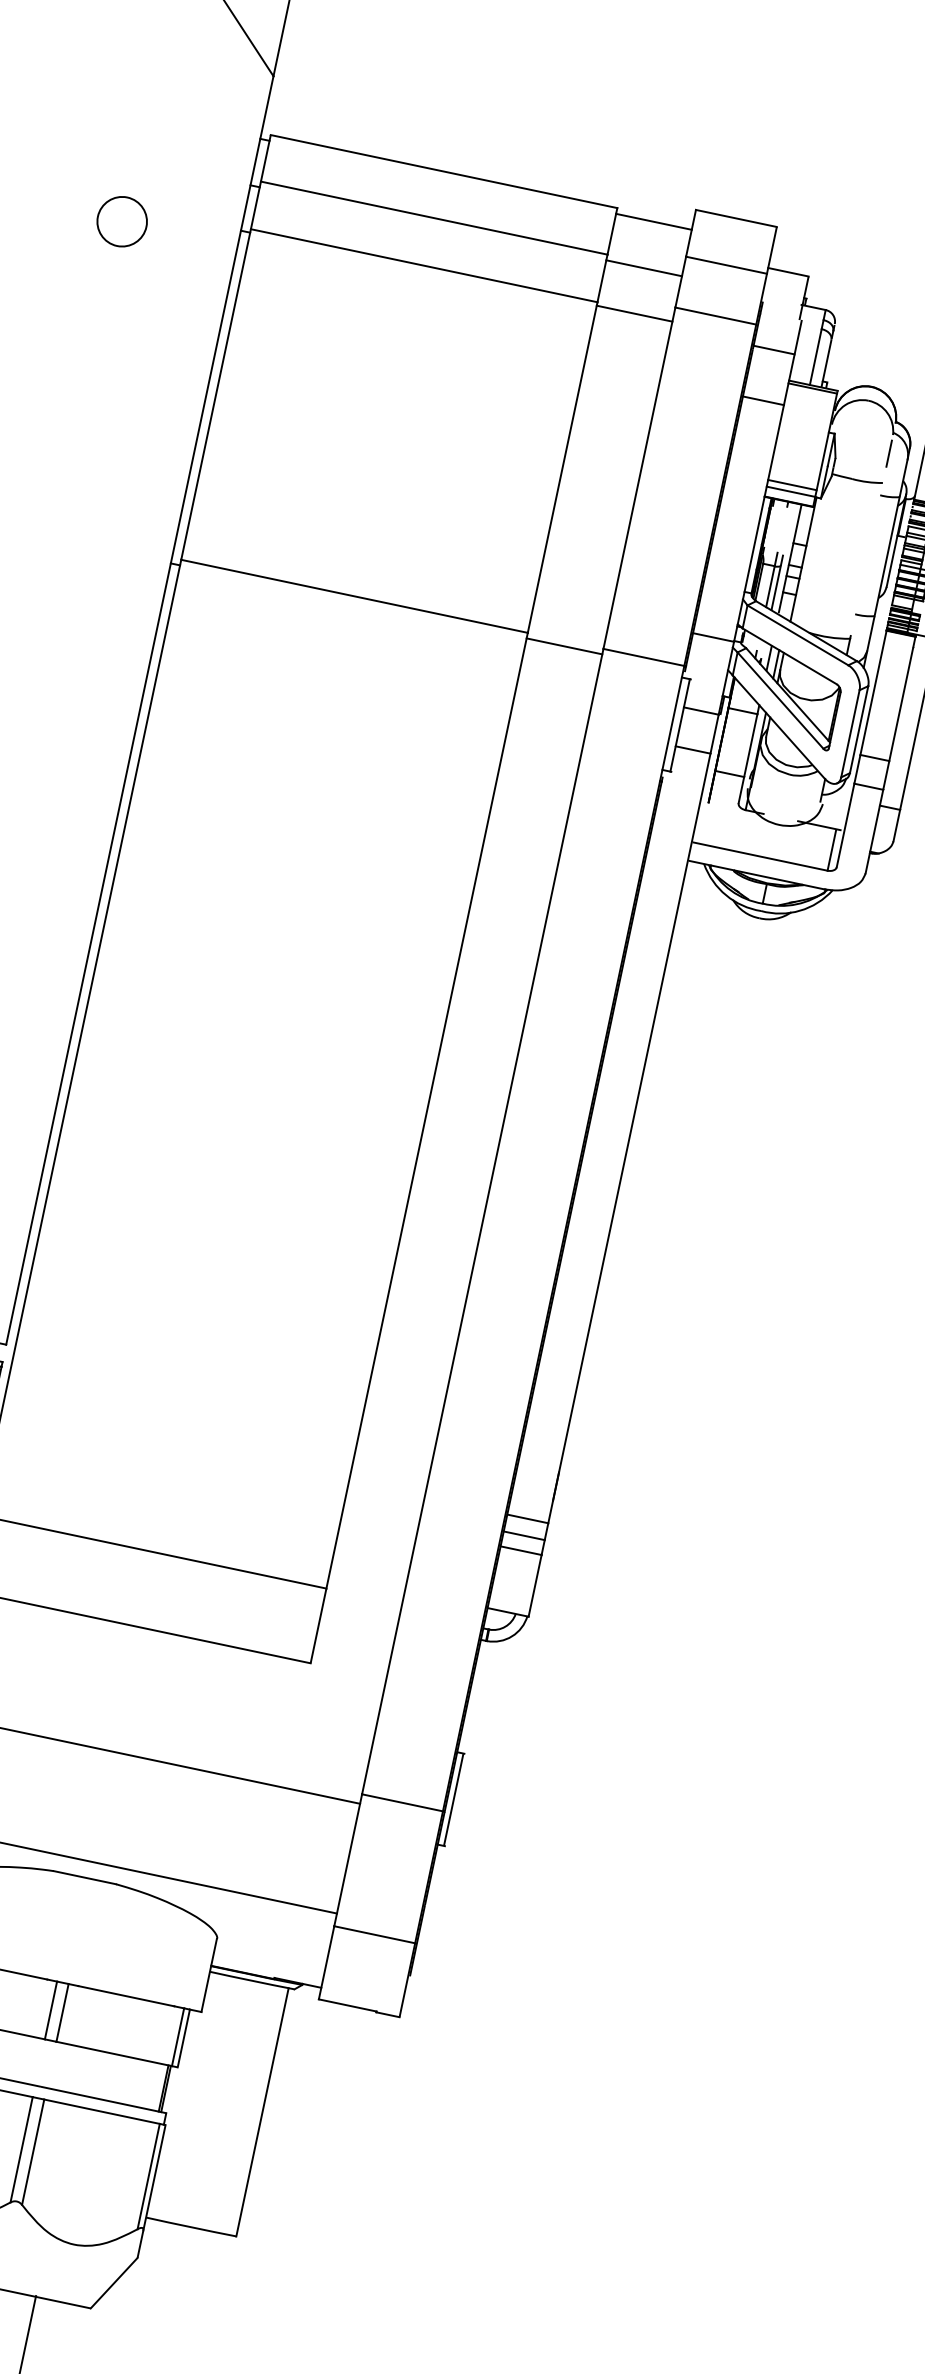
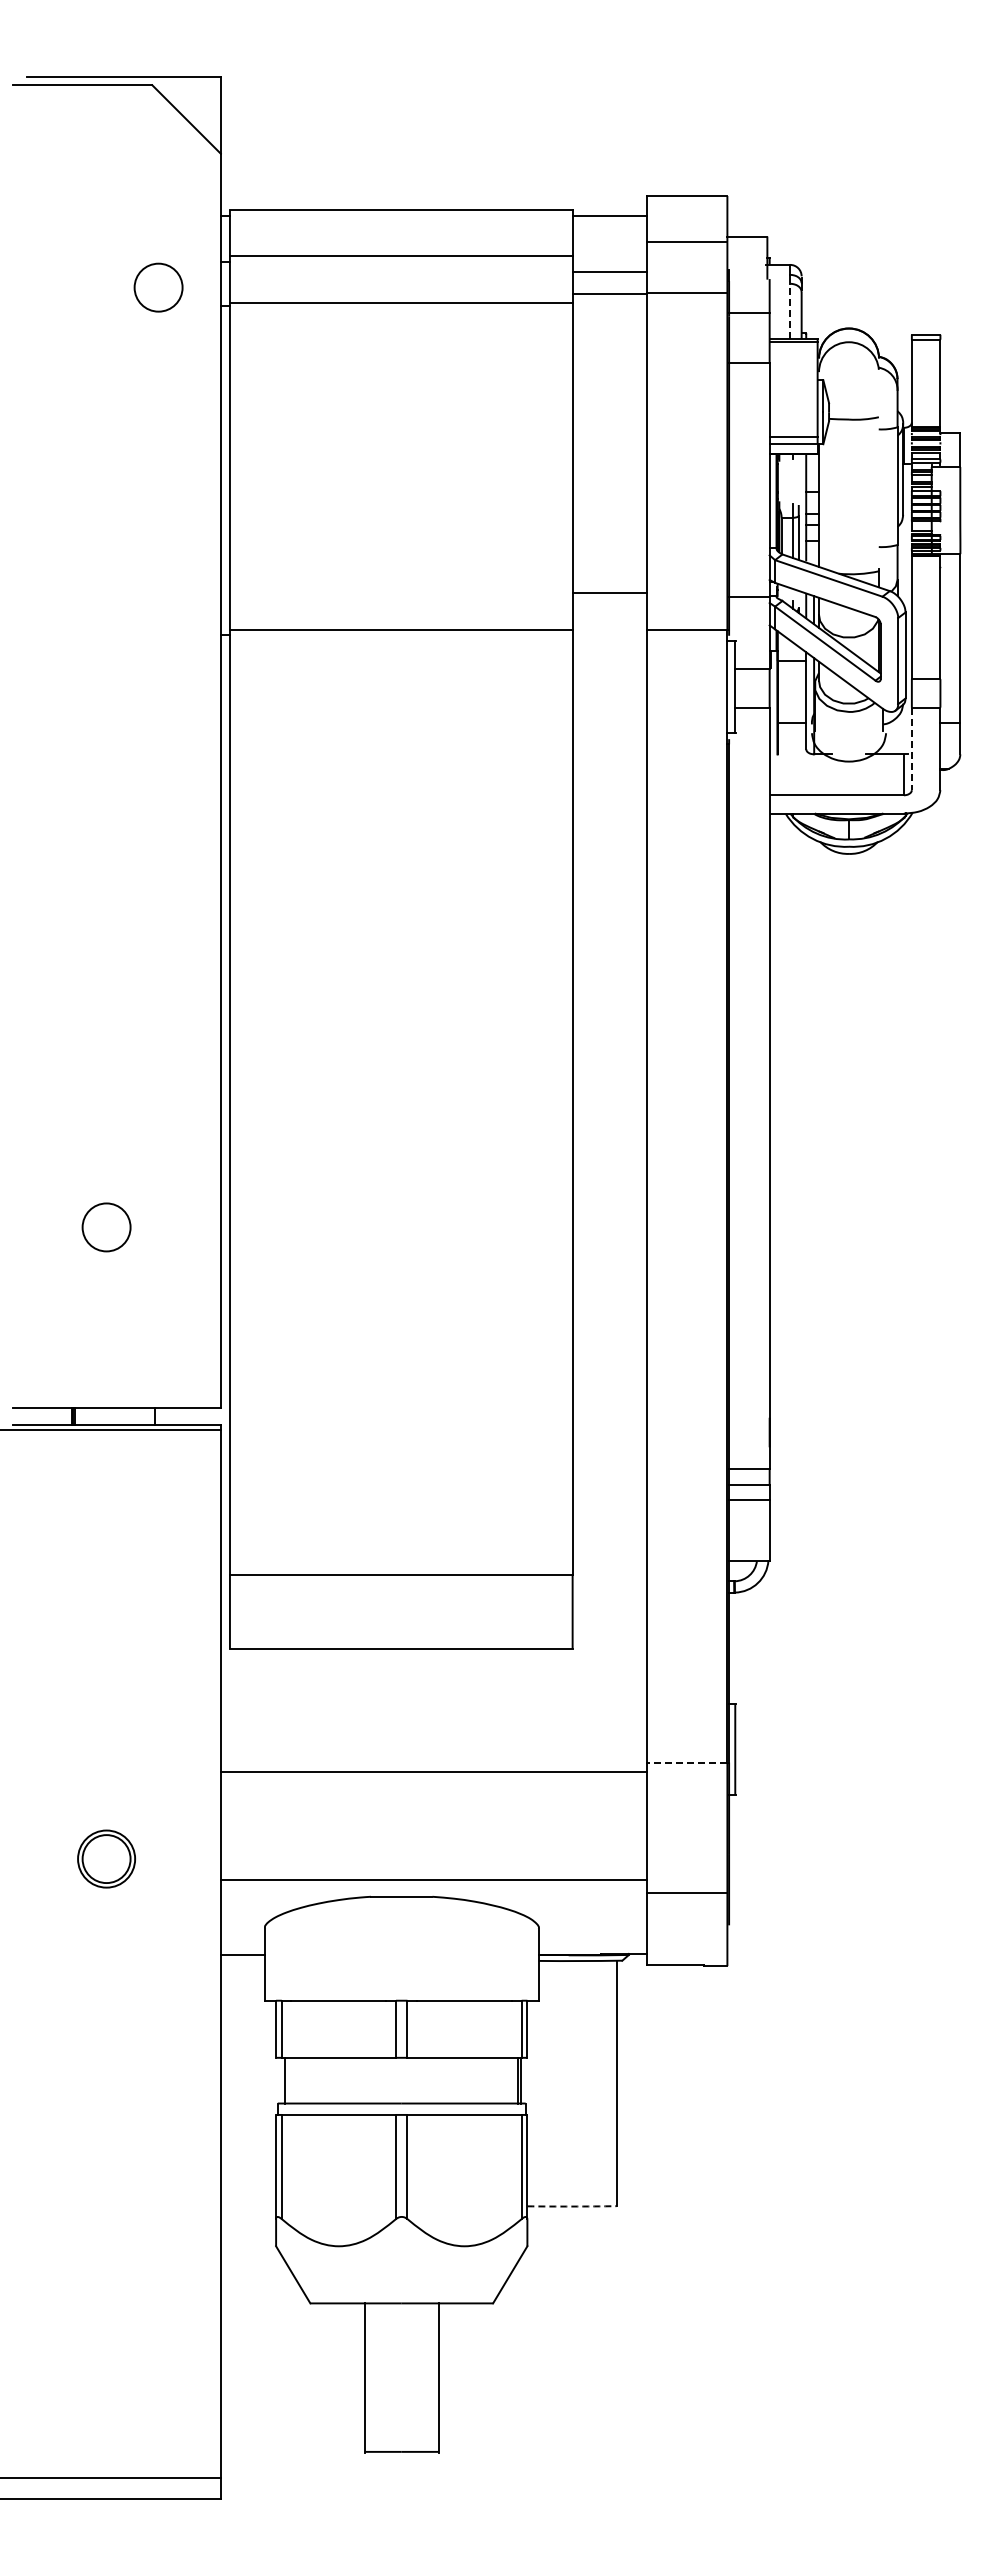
circle: (122, 221) -> (158, 287), moved
line: (643, 268) -> (609, 293), moved
line: (634, 313) -> (609, 272), moved
line: (816, 357) -> (790, 311), solid -> dashed
line: (888, 453) -> (878, 388), removed
line: (563, 646) -> (609, 593), moved
line: (845, 825) -> (911, 749), solid -> dashed
line: (402, 1802) -> (687, 1762), solid -> dashed
arc: (190, 2227) -> (571, 2206), solid -> dashed

